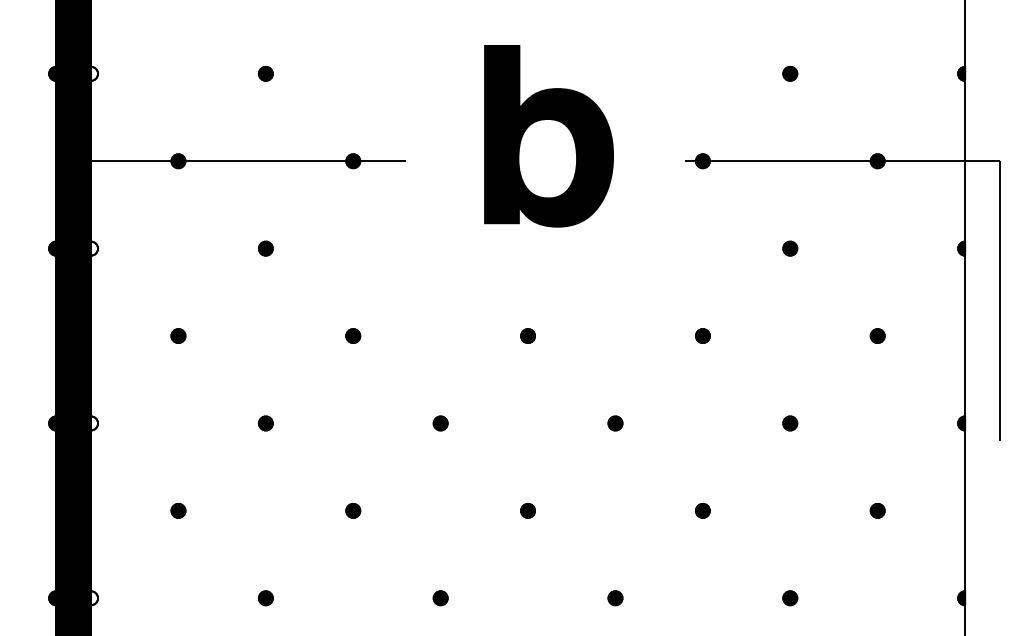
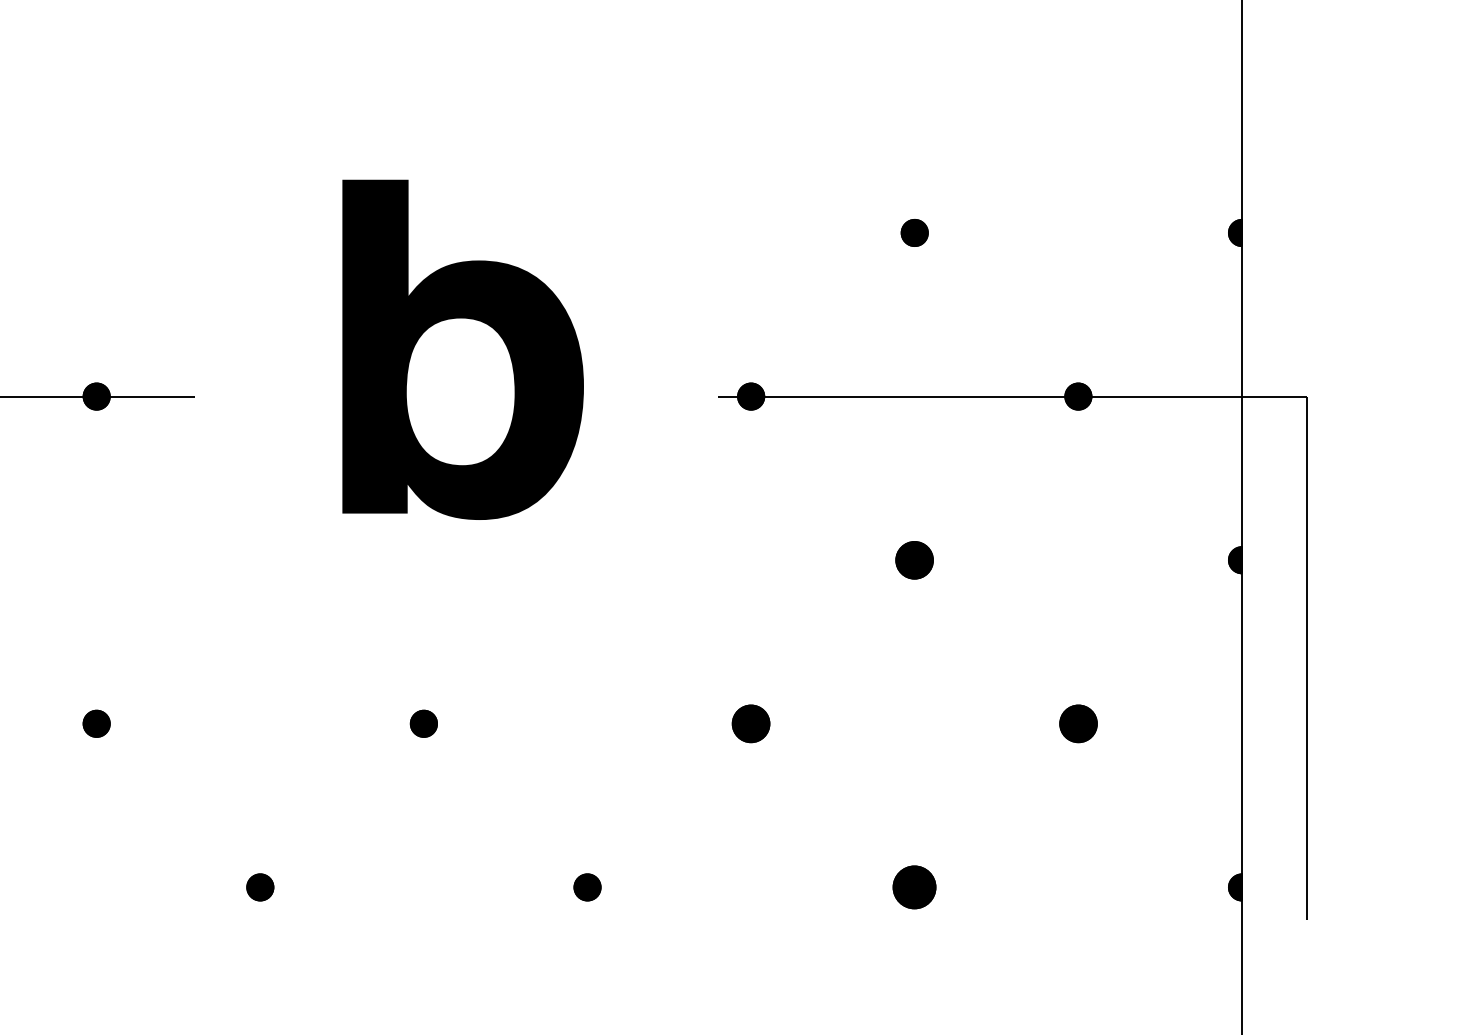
part: (790, 248) -> (915, 559), size x1.4
part: (702, 335) -> (750, 722), size x1.4
part: (877, 335) -> (1078, 722), size x1.4
part: (790, 423) -> (915, 887), size x1.6

